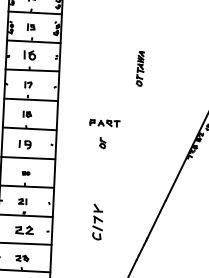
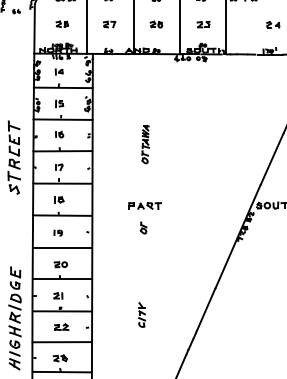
part: (29, 55) -> (59, 134), size x0.62
part: (140, 68) -> (145, 144), moved
part: (24, 143) -> (57, 232), size x0.62
part: (25, 173) -> (60, 264), size x1.67
part: (98, 221) -> (142, 314), size x0.62
part: (24, 229) -> (61, 326), size x0.71

